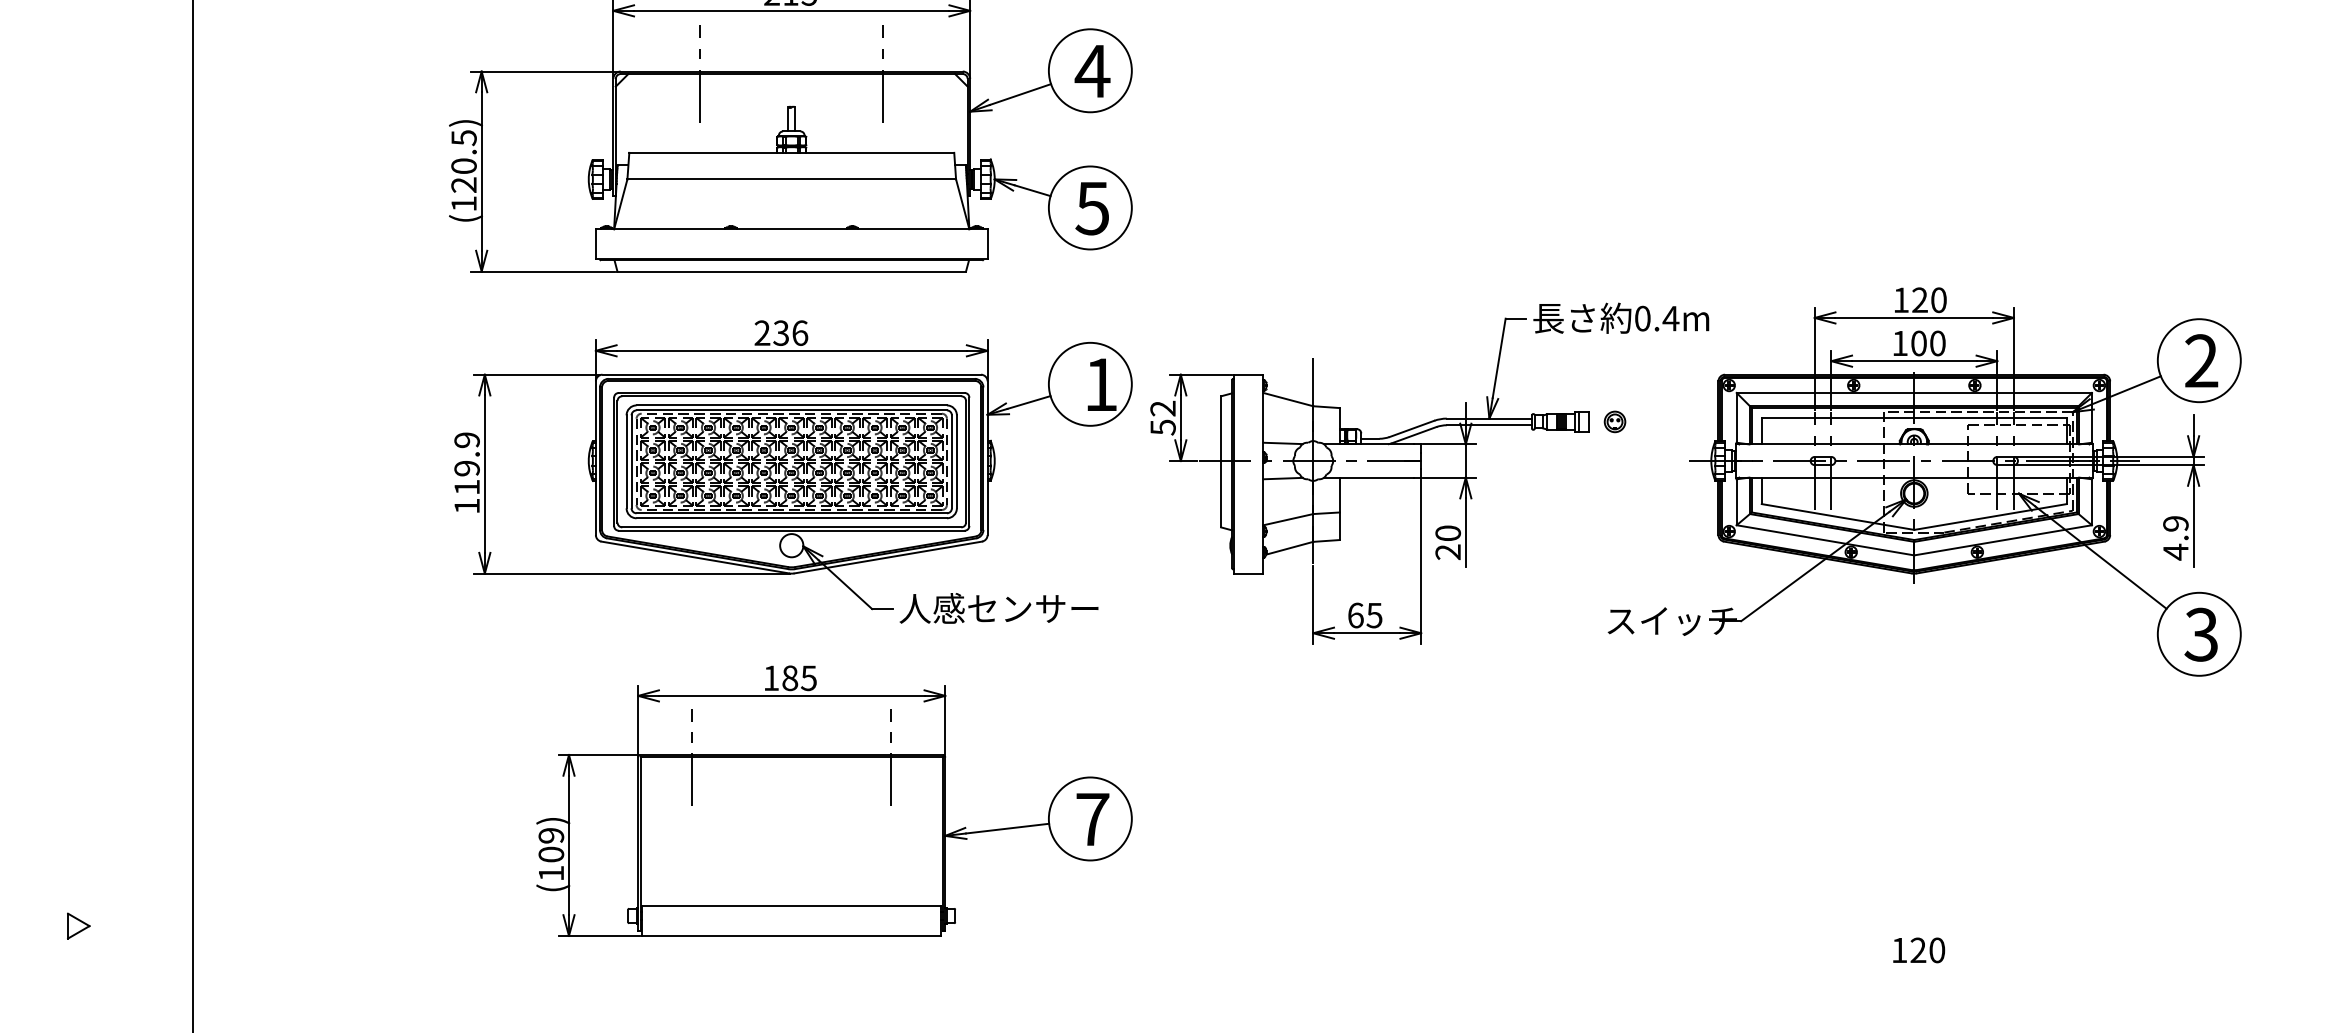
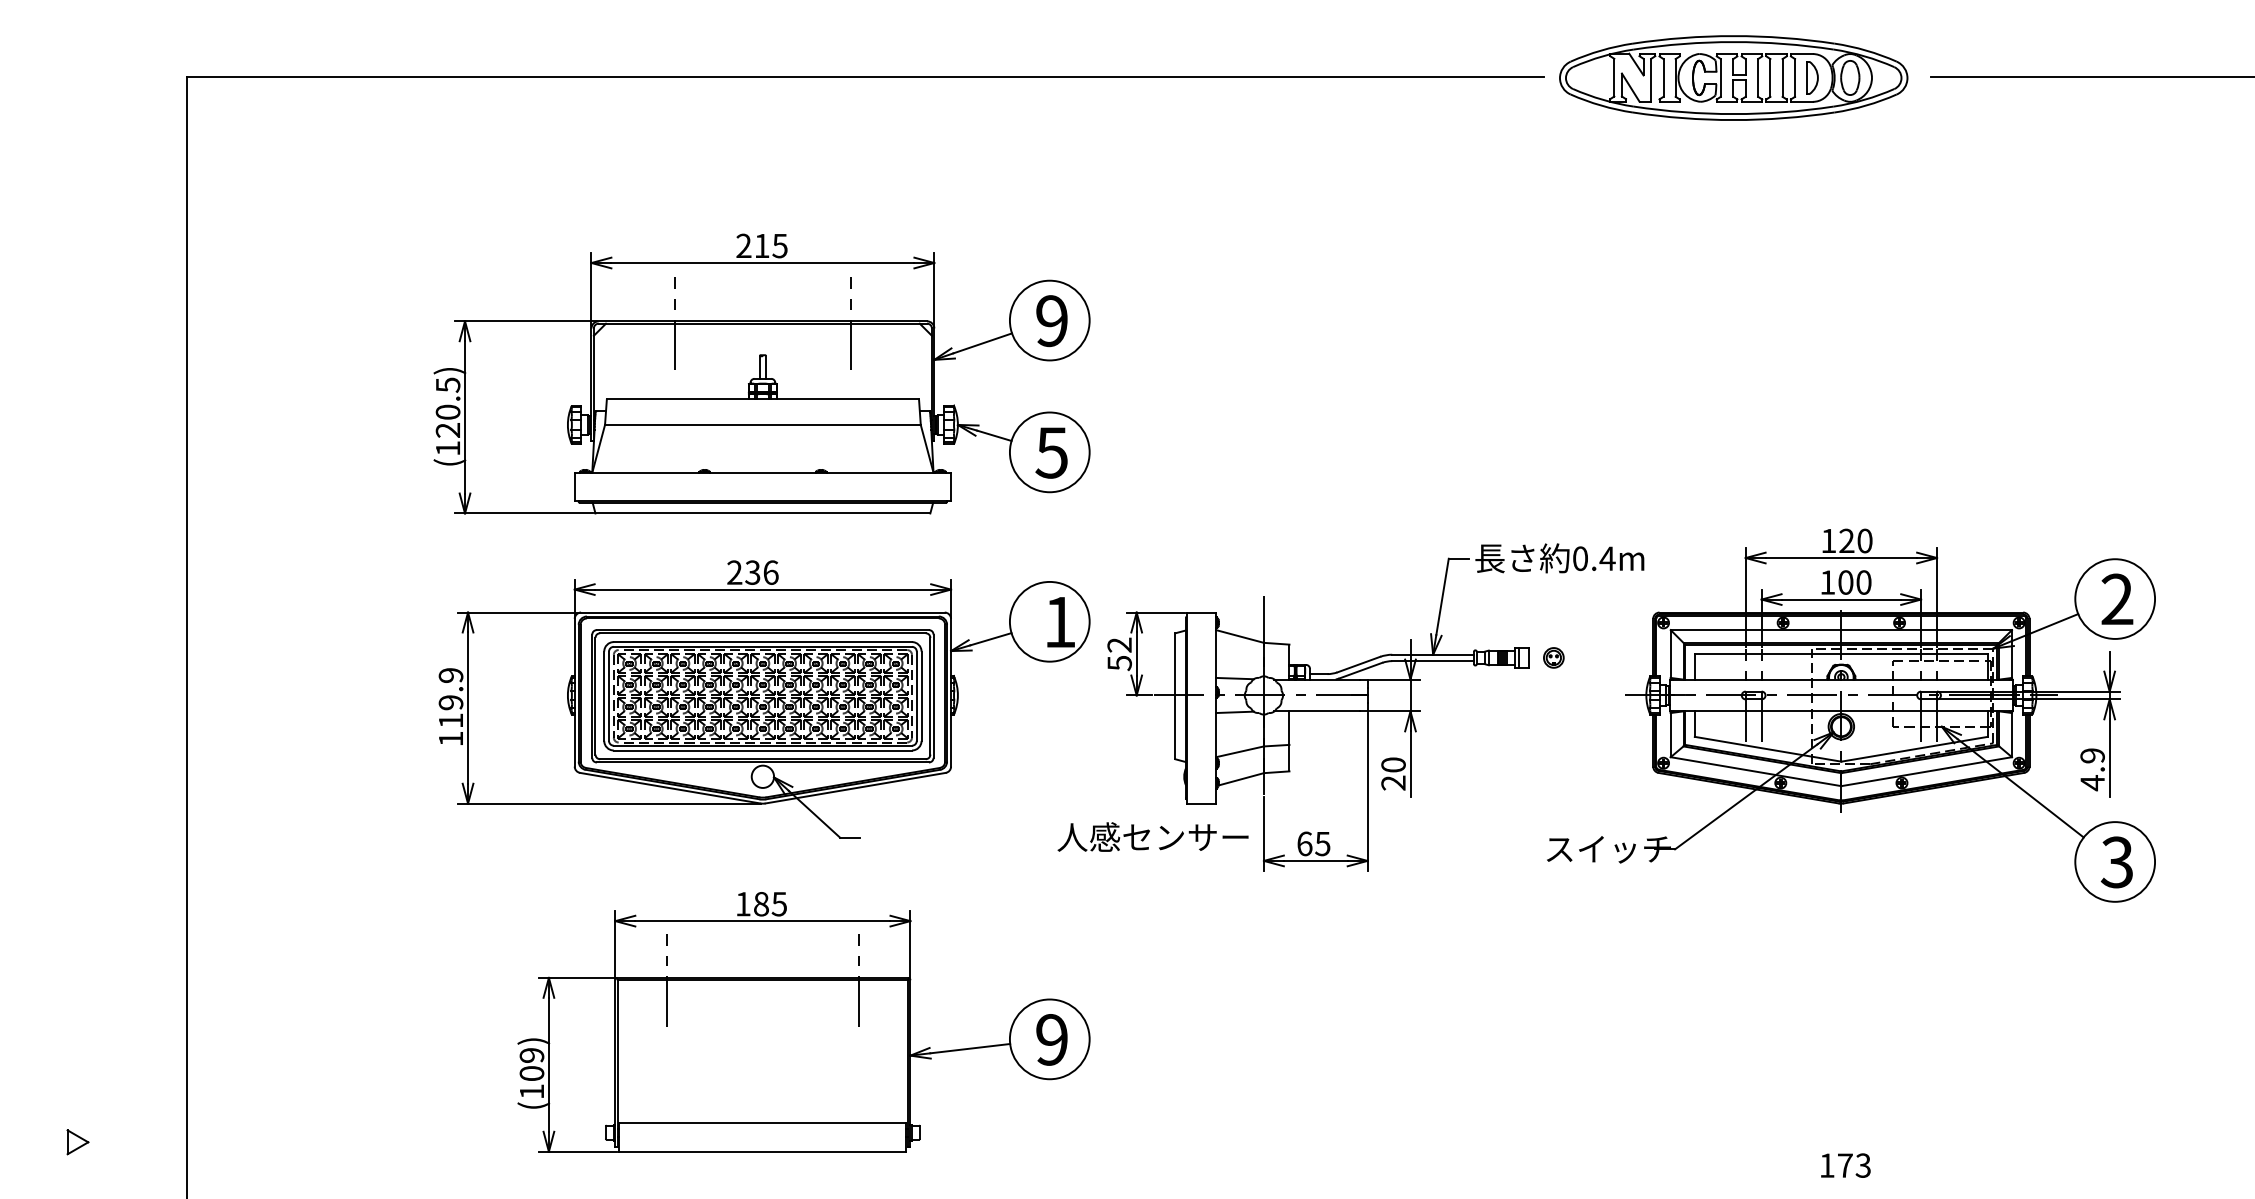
text: (1092, 71) -> (1051, 321), 4 -> 9
text: (998, 607) -> (1152, 836), moved
text: (1093, 819) -> (1052, 1039), 7 -> 9
text: (1926, 950) -> (1853, 1165), 120 -> 173

